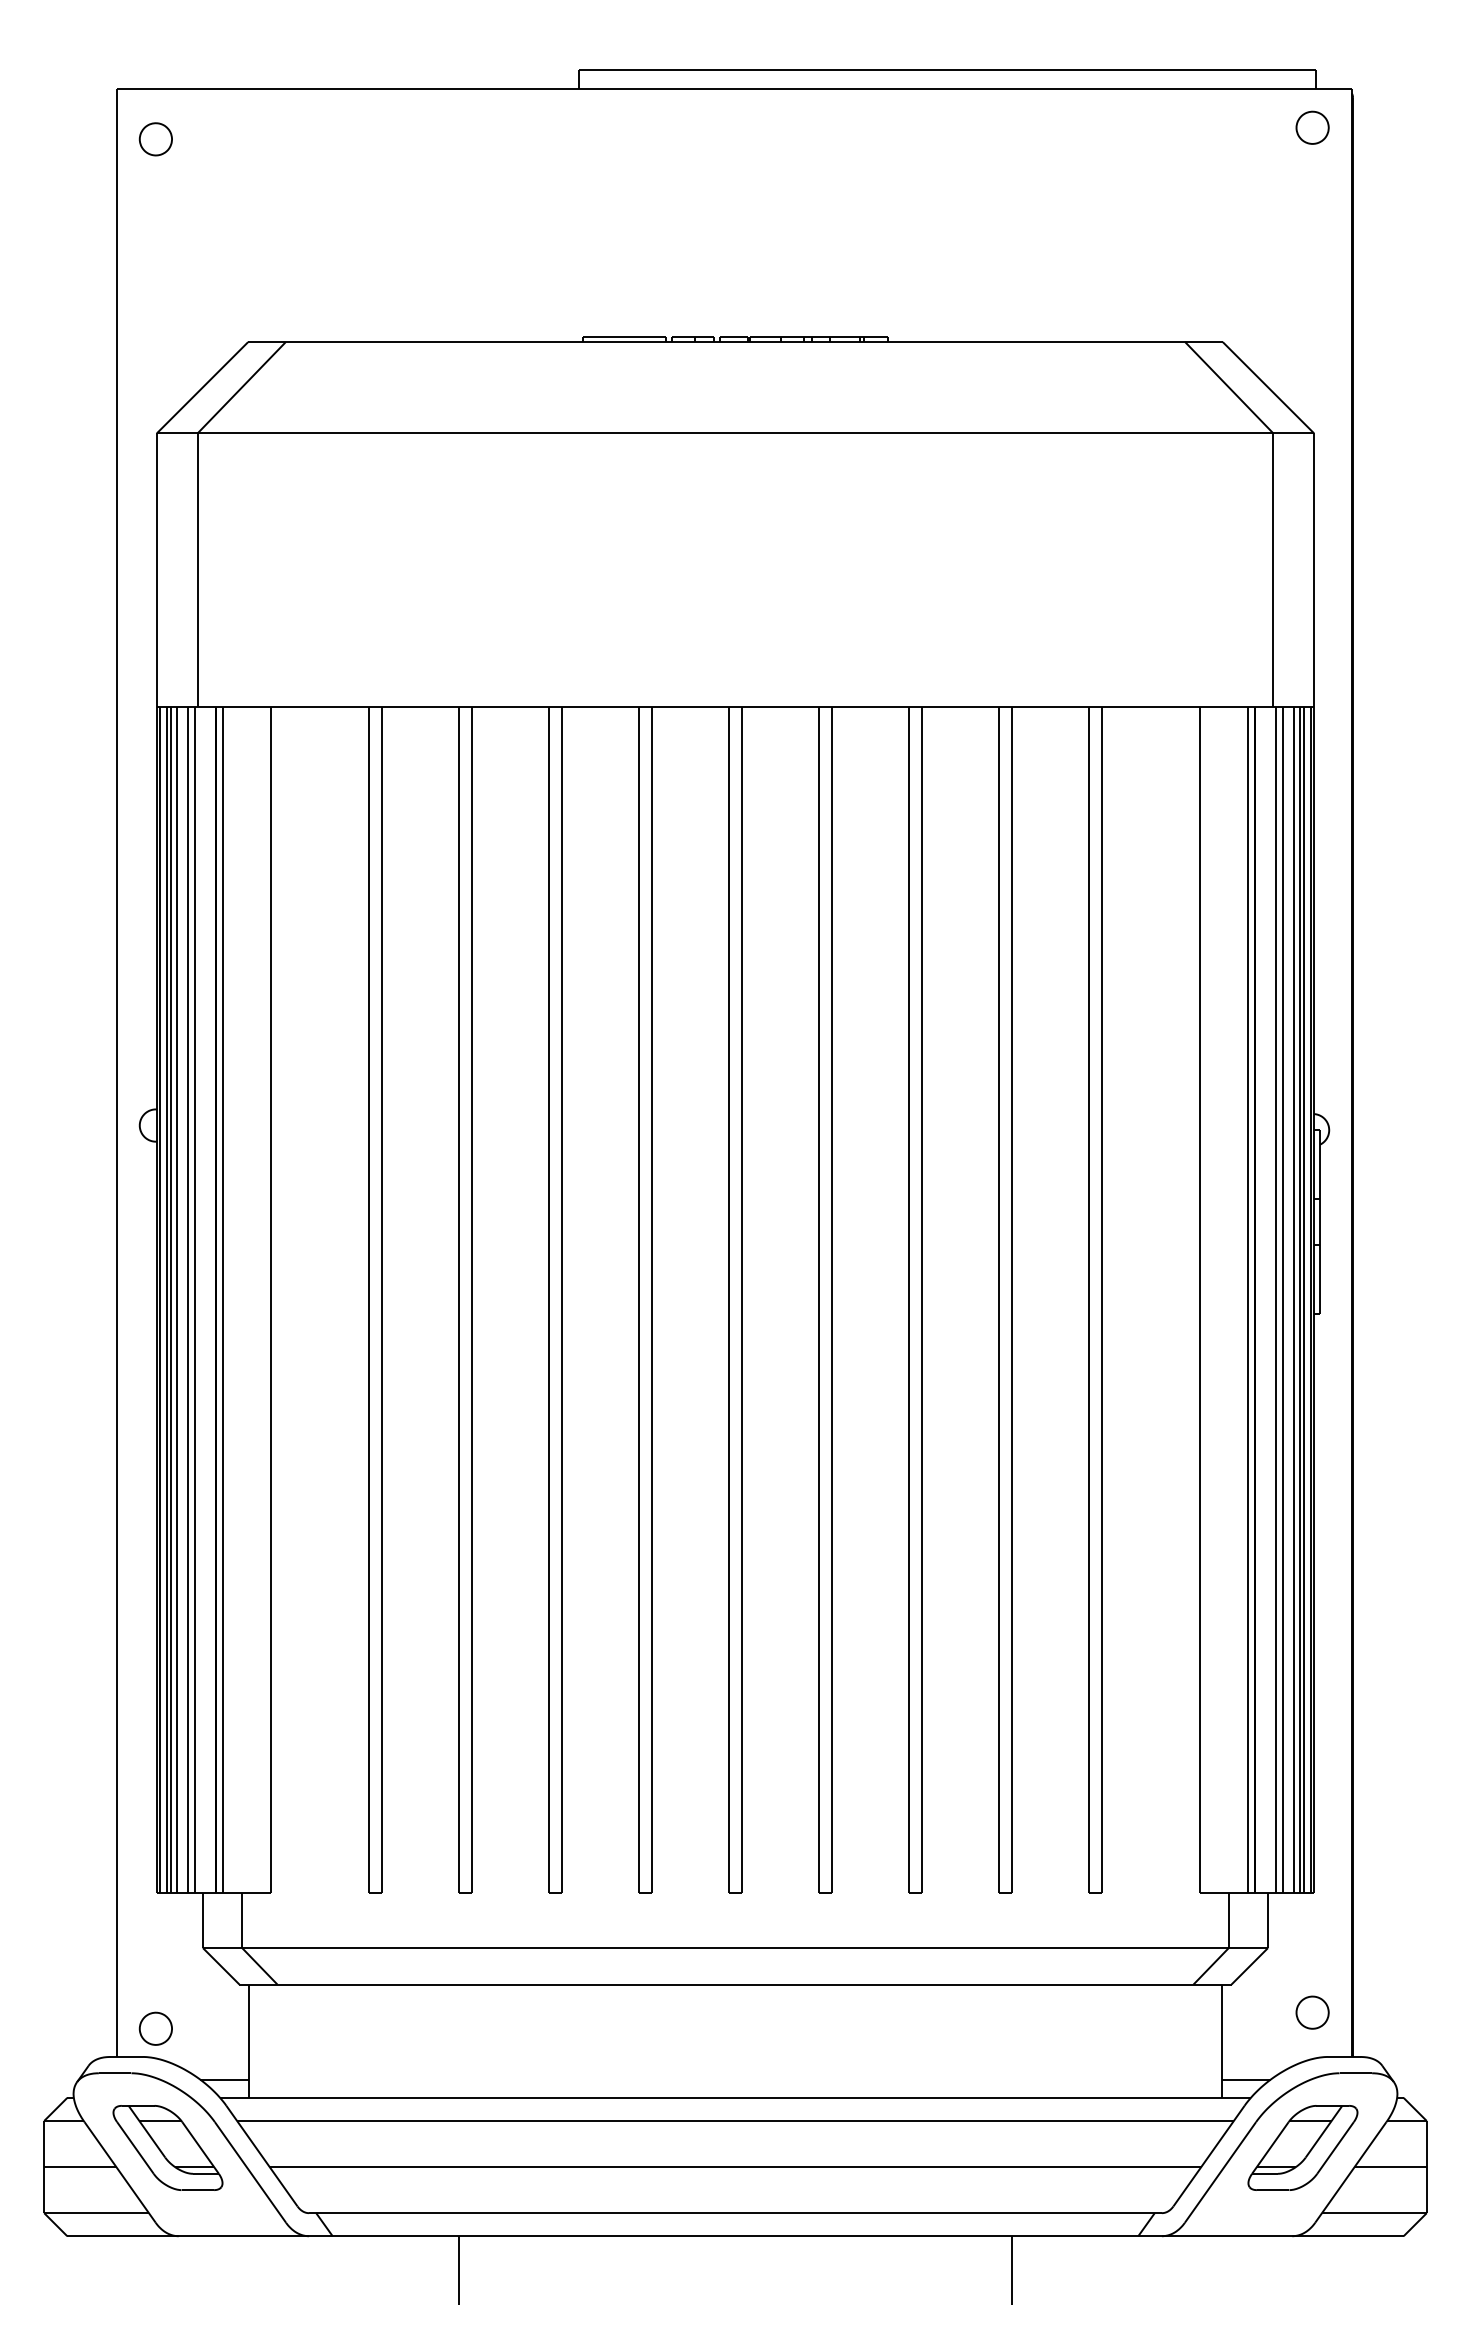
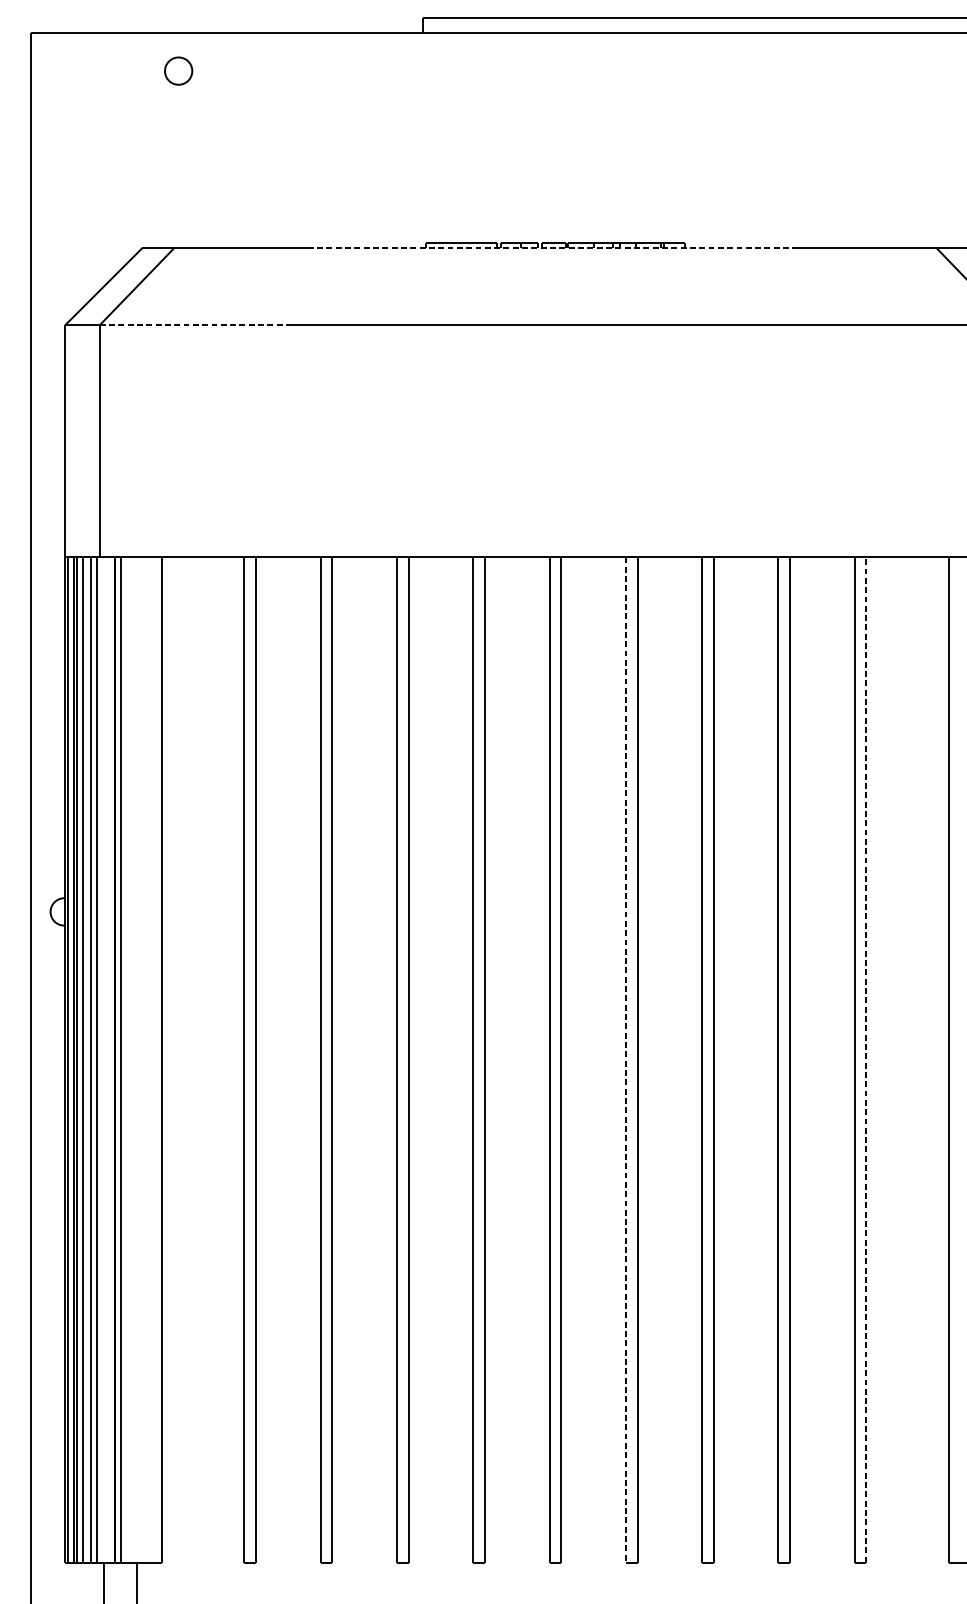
part: (155, 139) -> (178, 71), moved
line: (735, 342) -> (555, 248), solid -> dashed
line: (311, 433) -> (196, 325), solid -> dashed
line: (1102, 1299) -> (866, 1059), solid -> dashed
line: (818, 1300) -> (625, 1060), solid -> dashed

